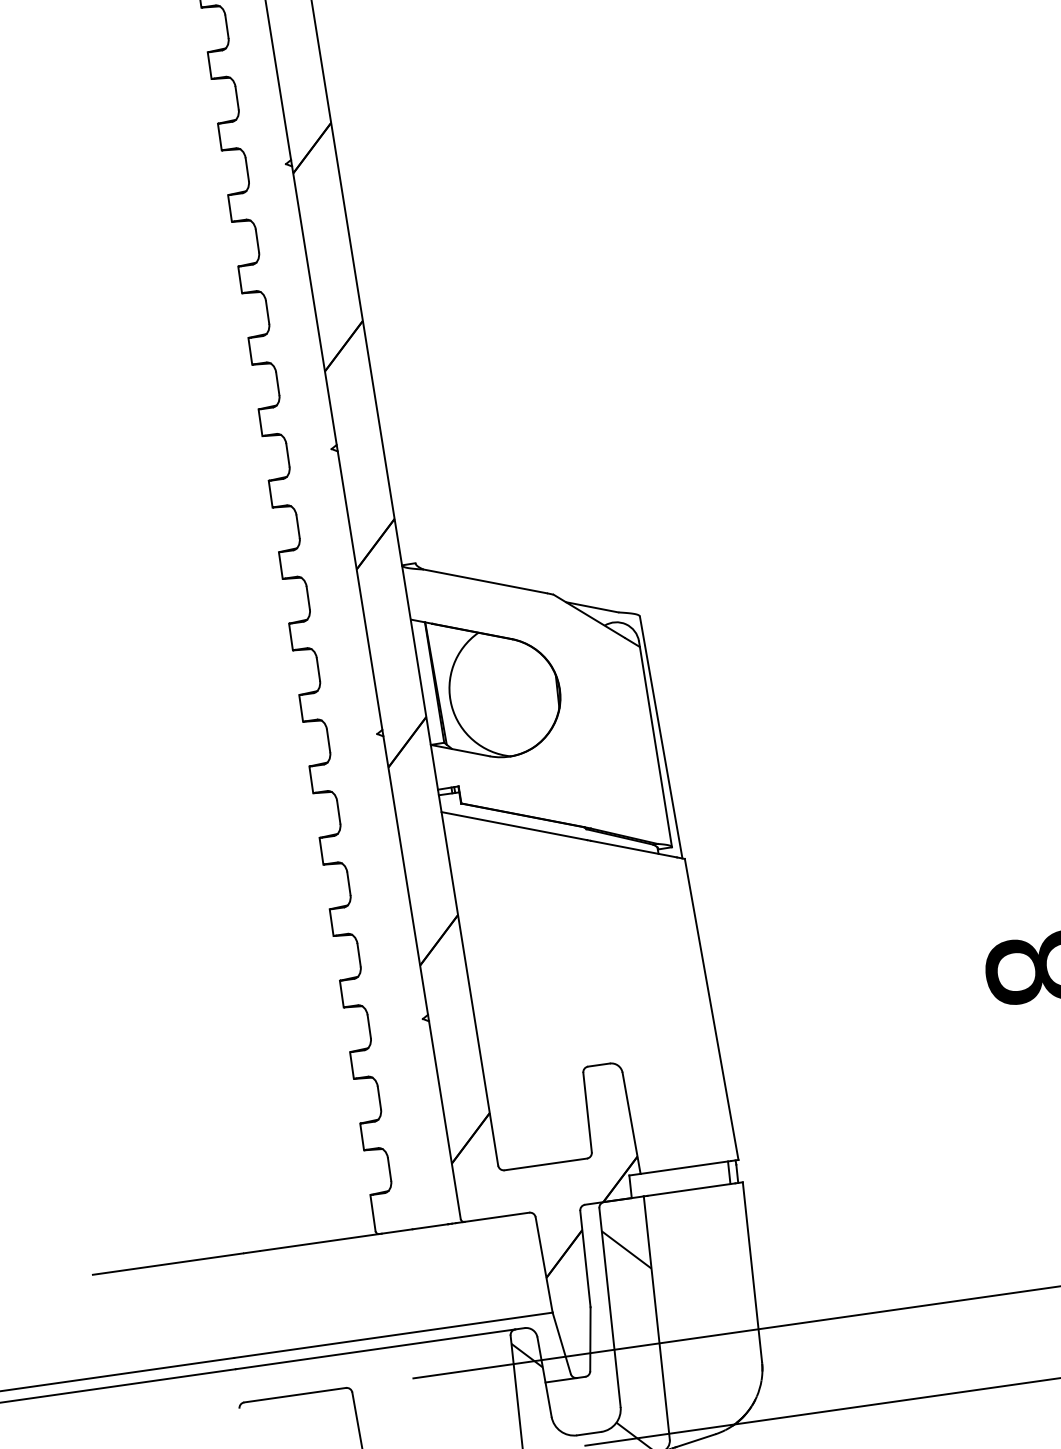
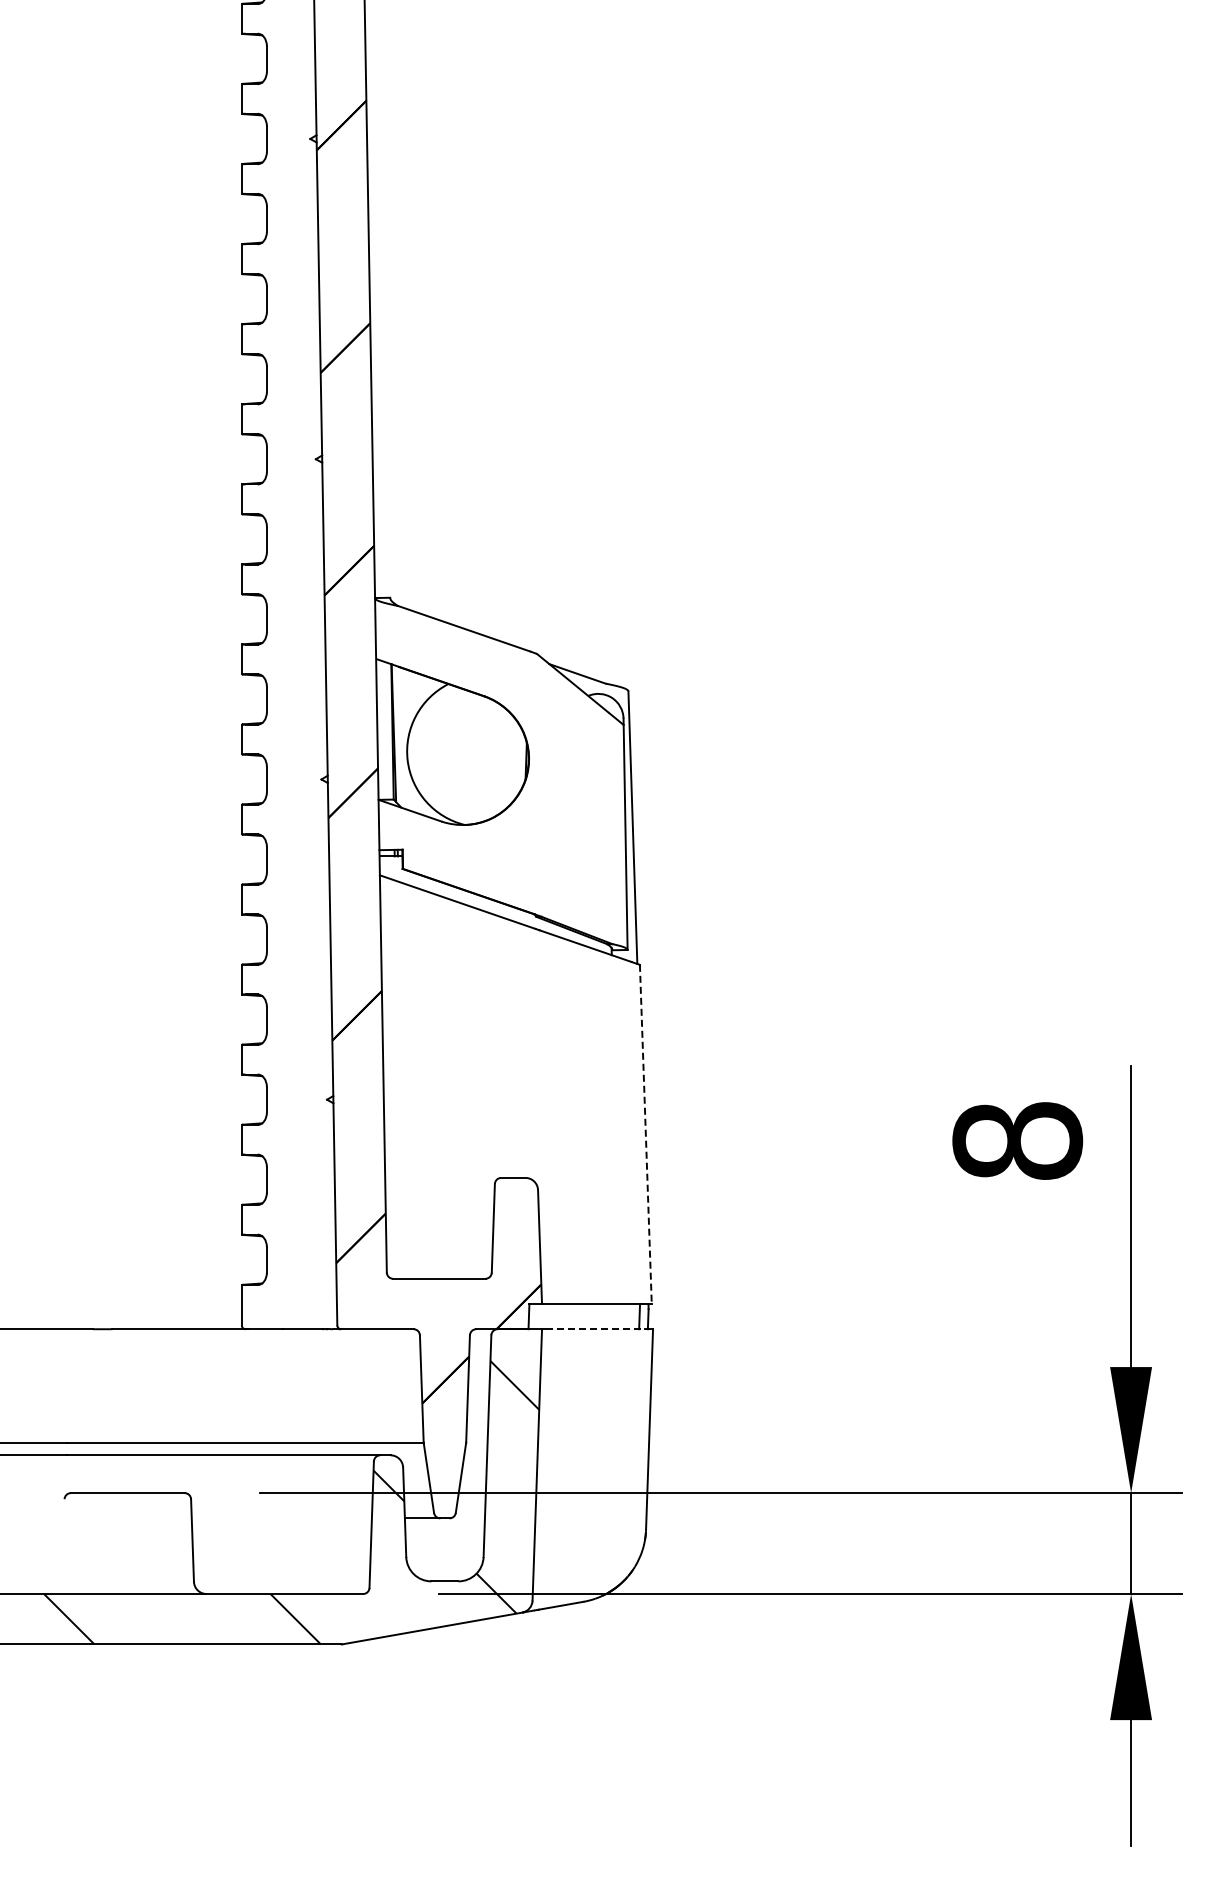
line: (711, 1009) -> (645, 1134), solid -> dashed
line: (691, 1189) -> (595, 1329), solid -> dashed

